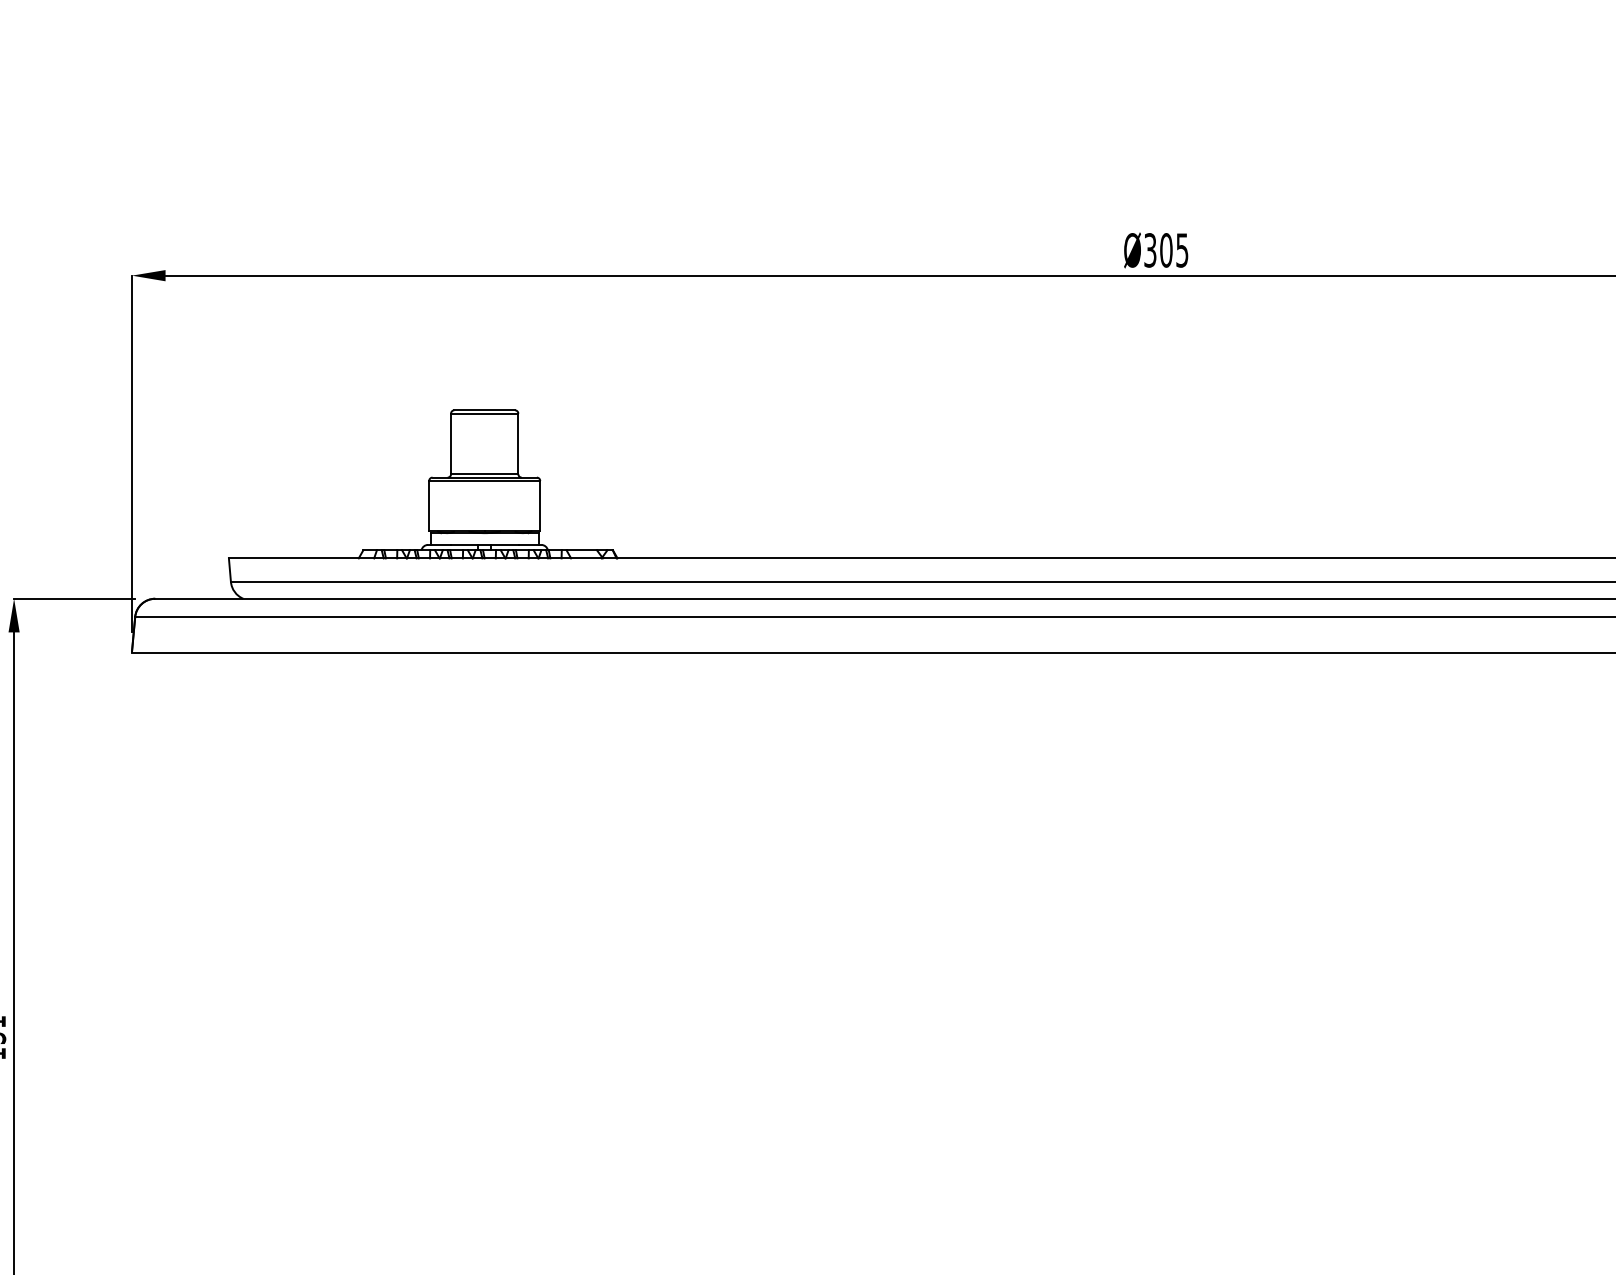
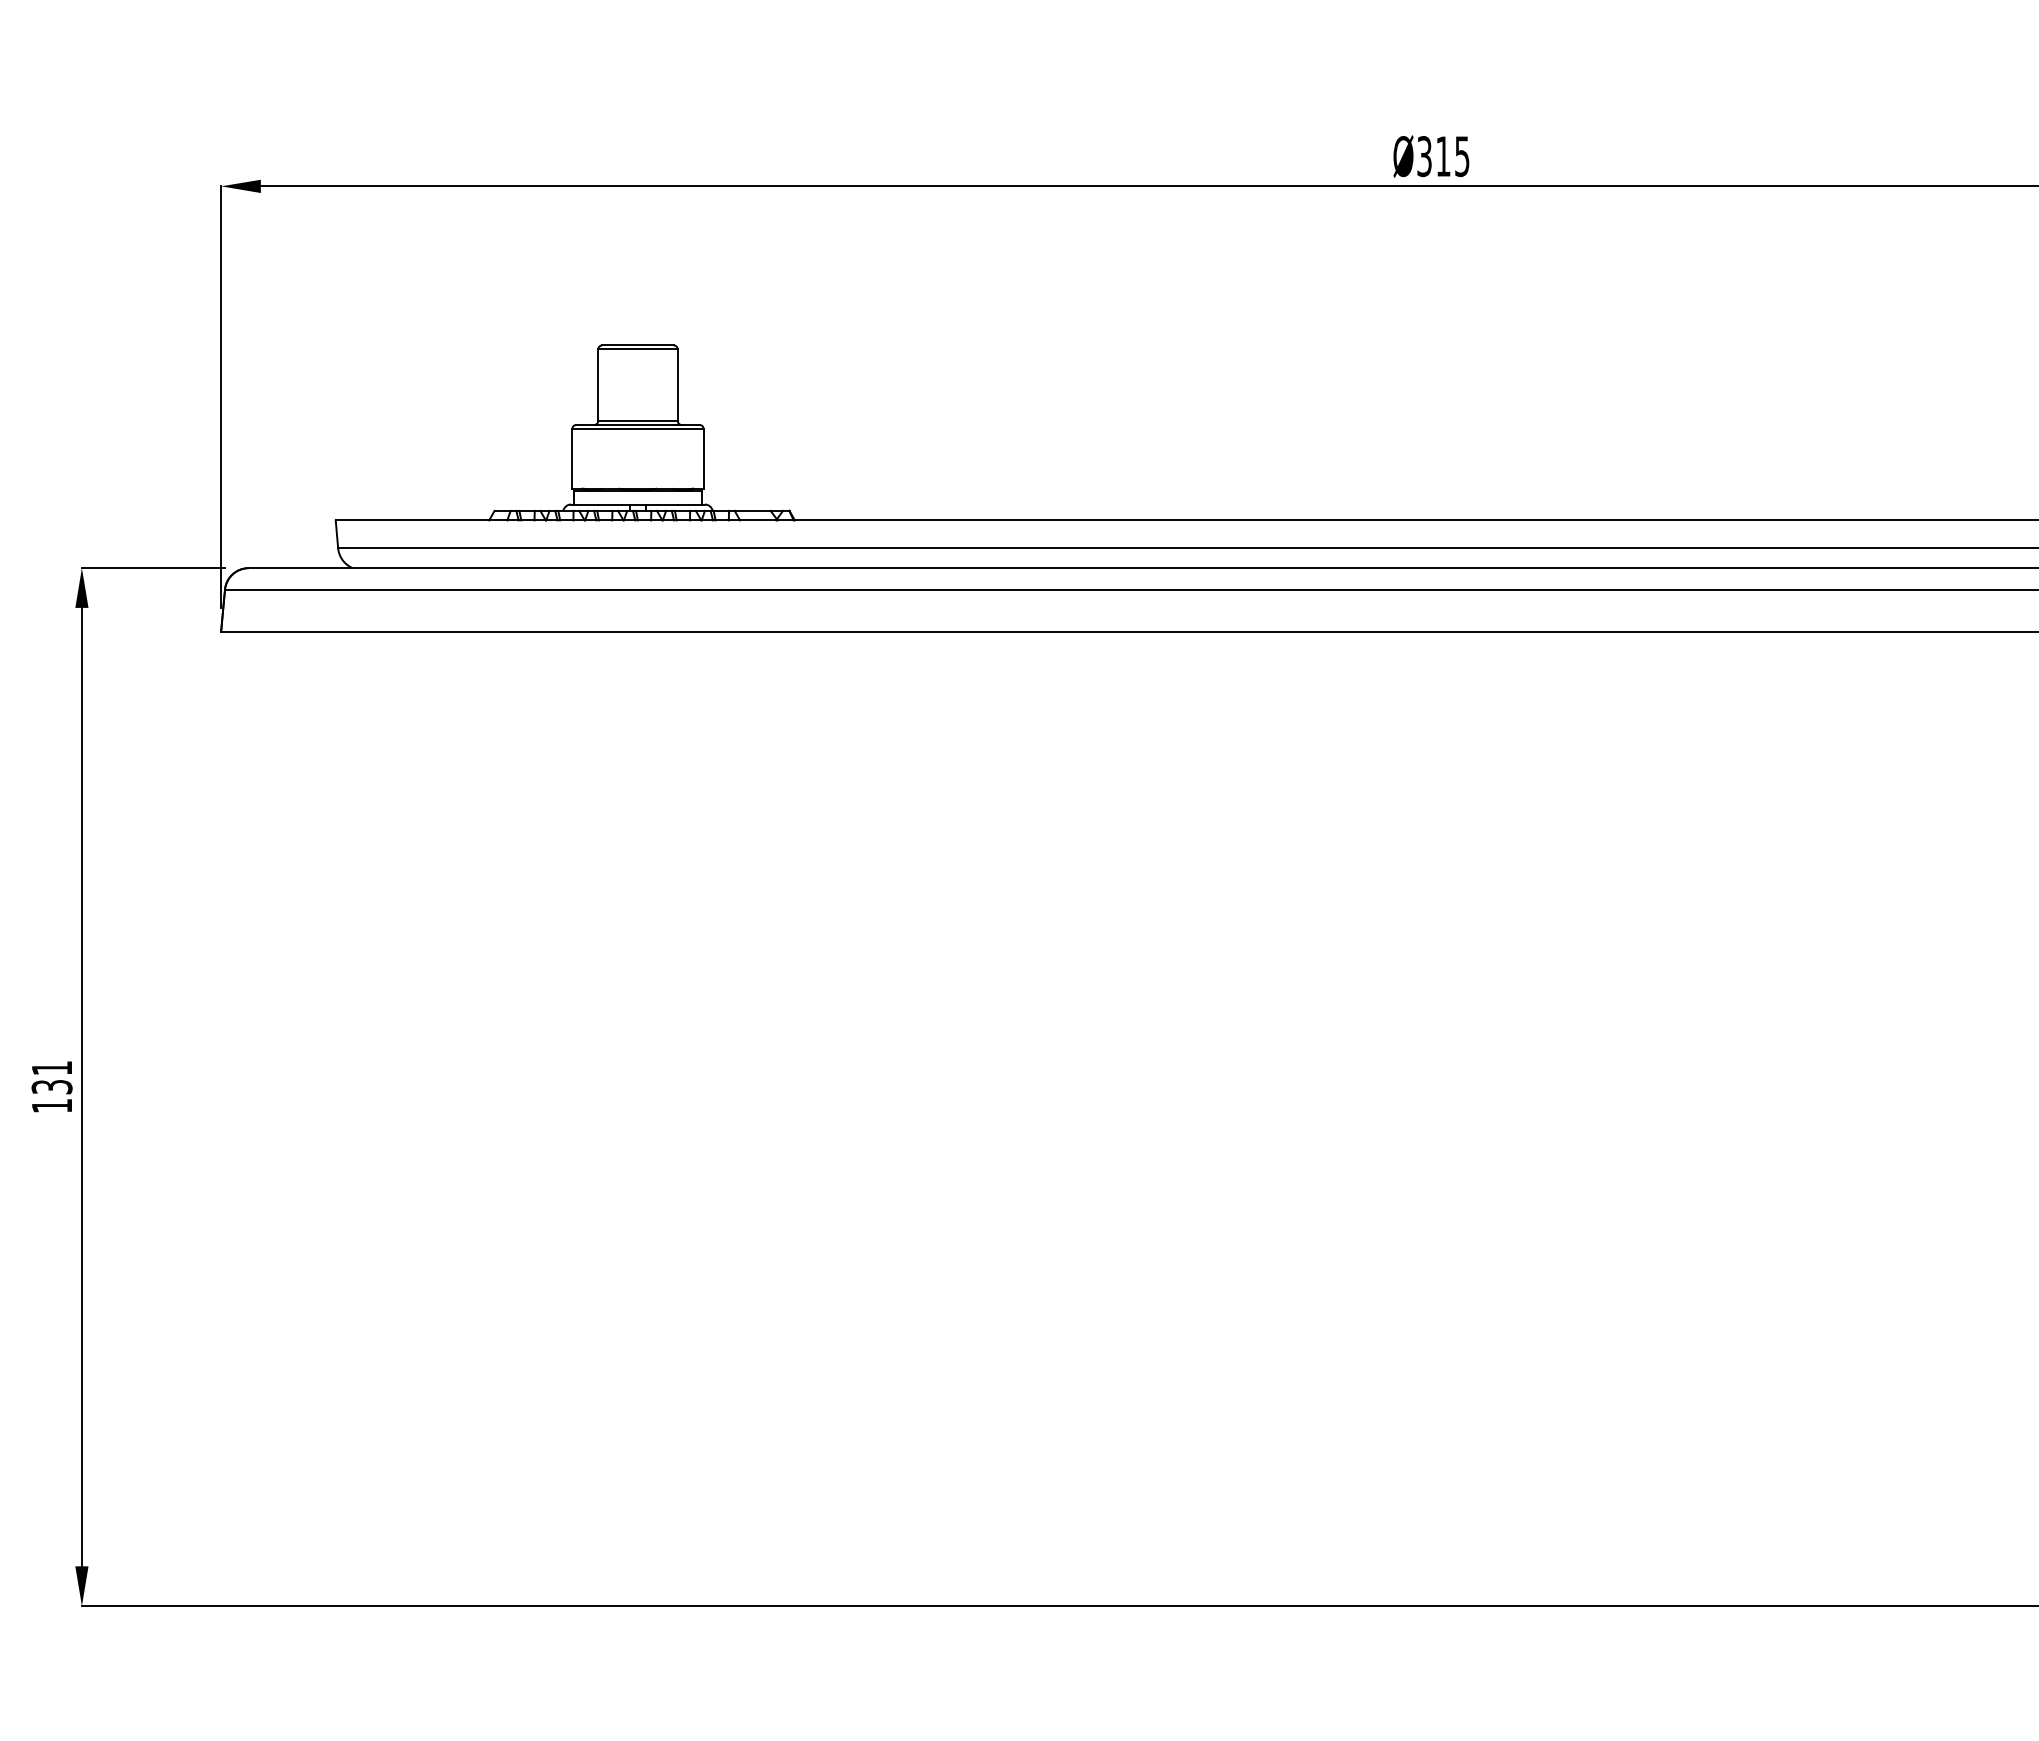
text: (1166, 250) -> (1443, 156), Ø305 -> Ø315

